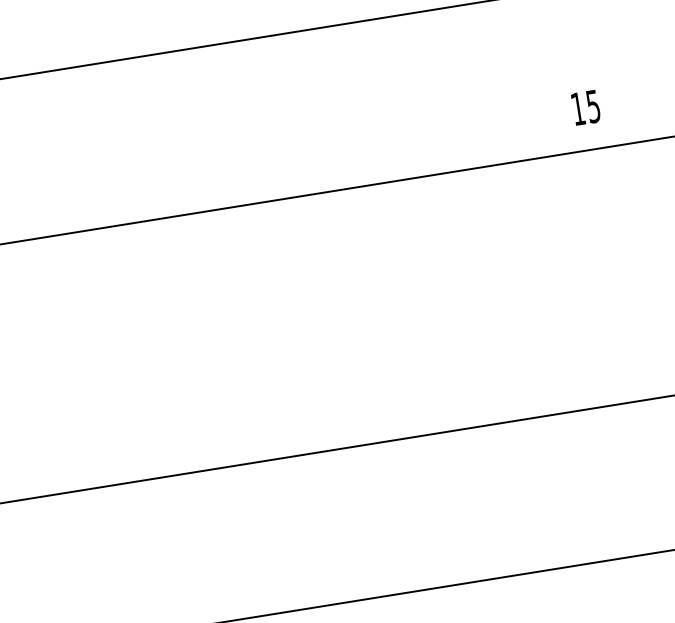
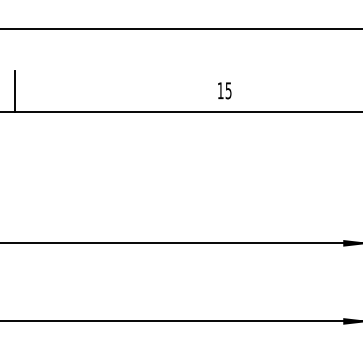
text: (585, 107) -> (224, 90), moved
line: (62, 192) -> (15, 91), added

